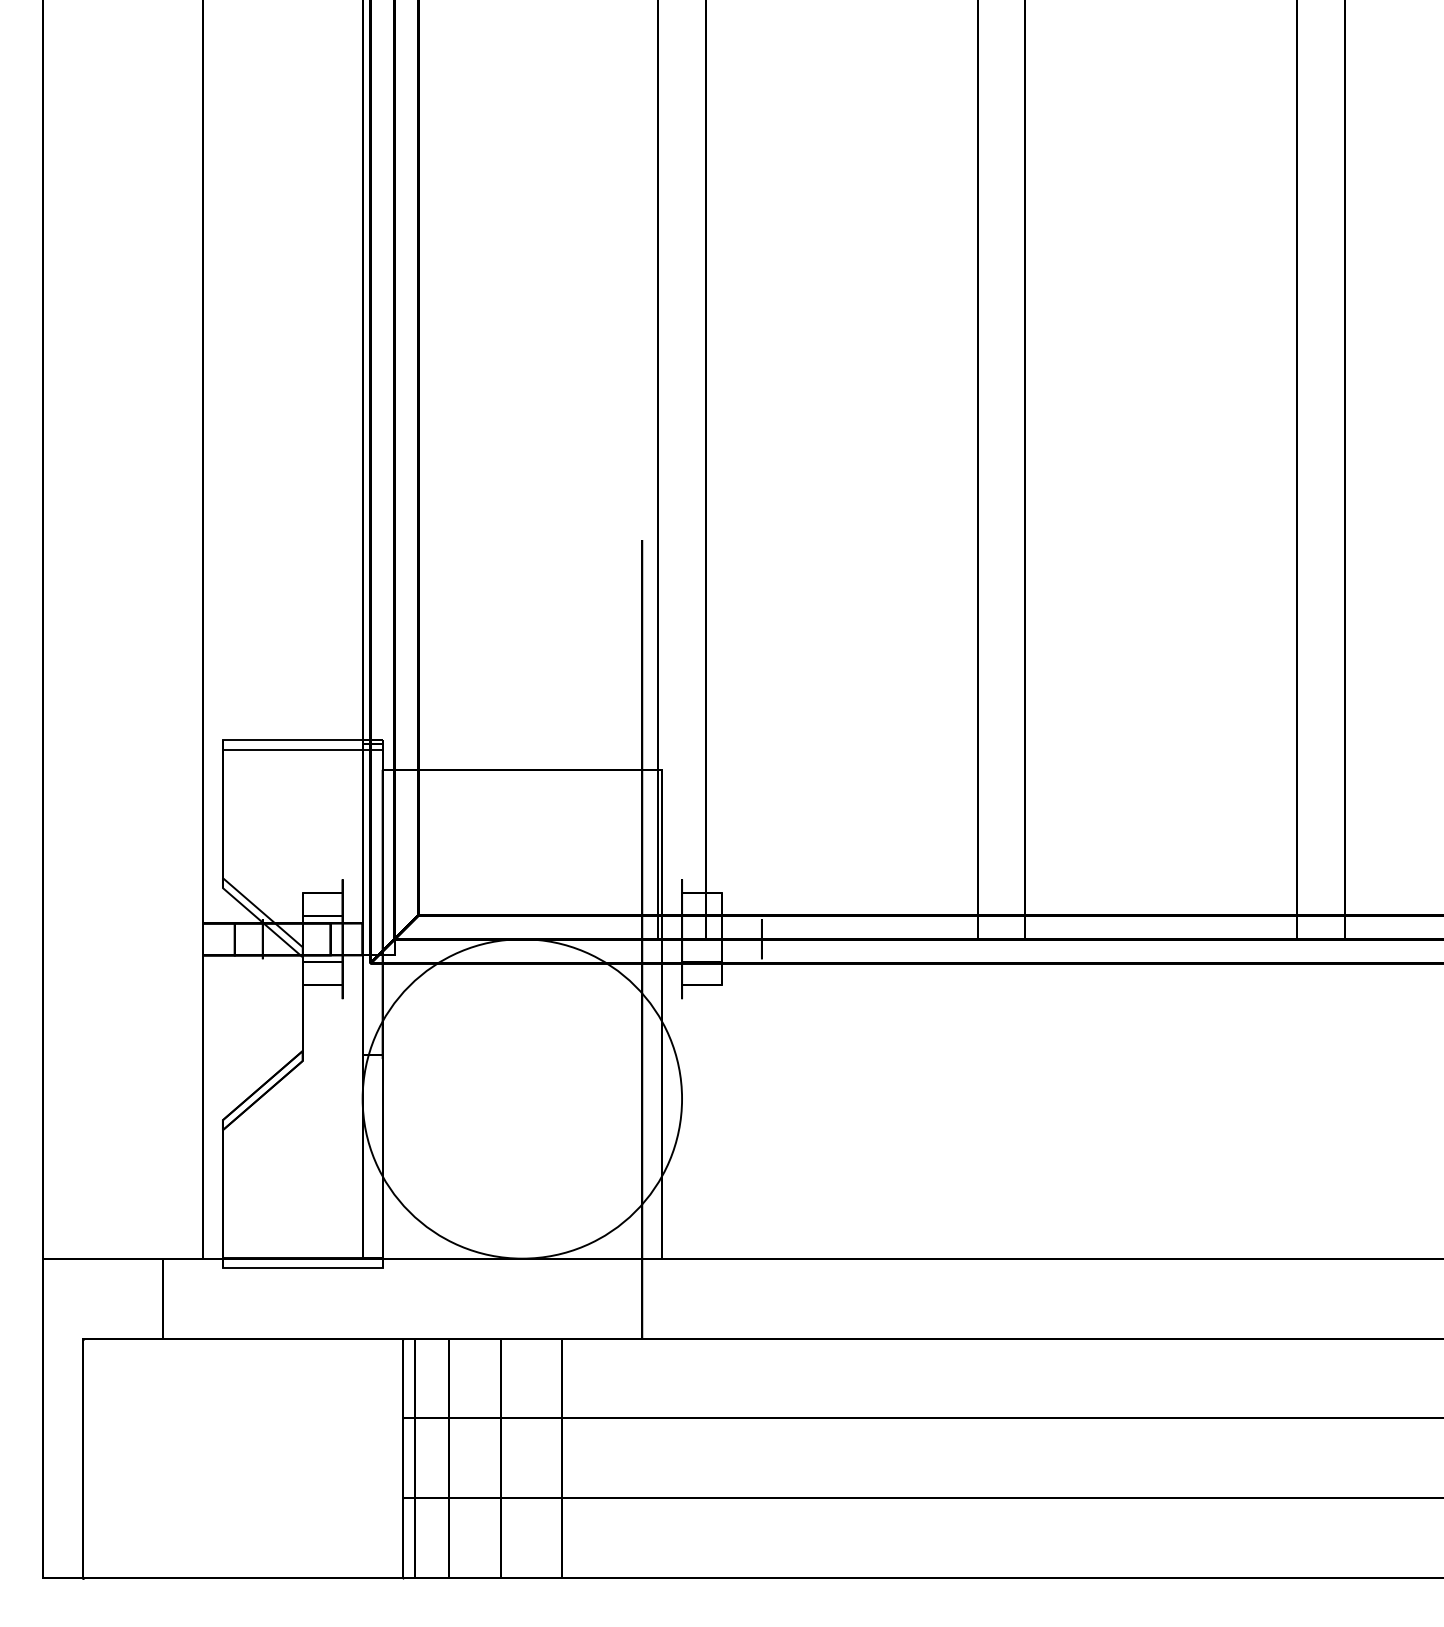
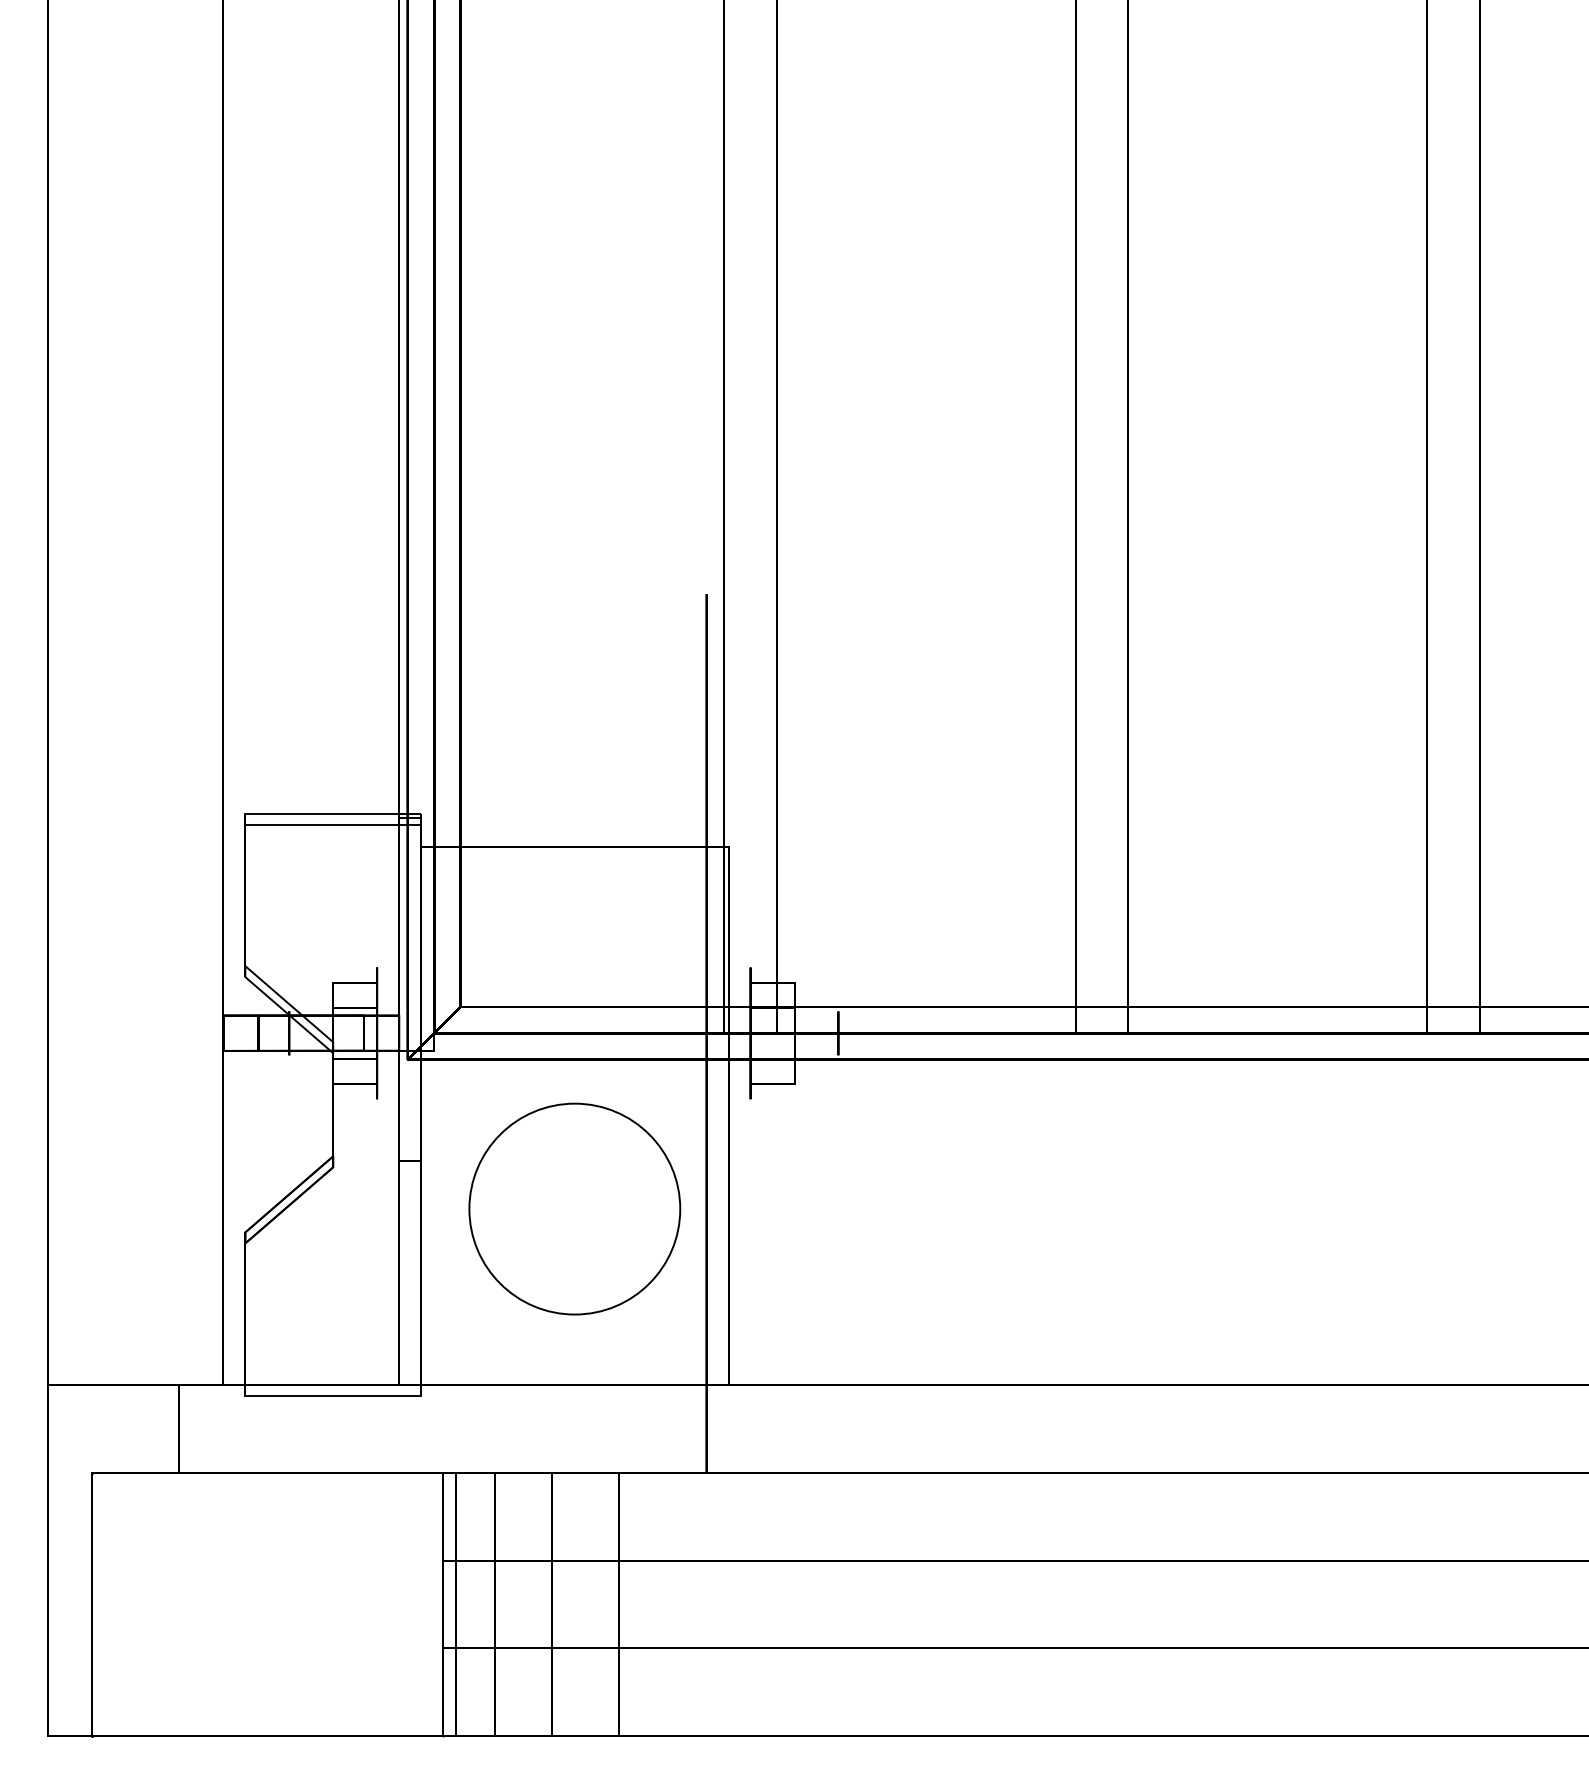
circle: (522, 1098) -> (574, 1208), size x0.6

